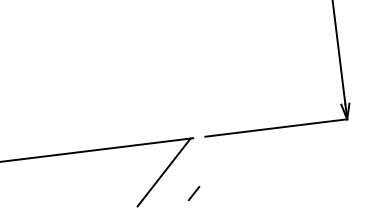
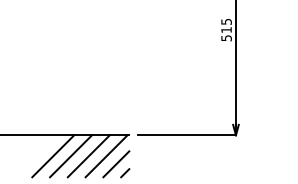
line: (138, 175) -> (88, 156), added
line: (112, 179) -> (70, 156), added
line: (87, 182) -> (53, 156), added
line: (179, 182) -> (116, 164), added

